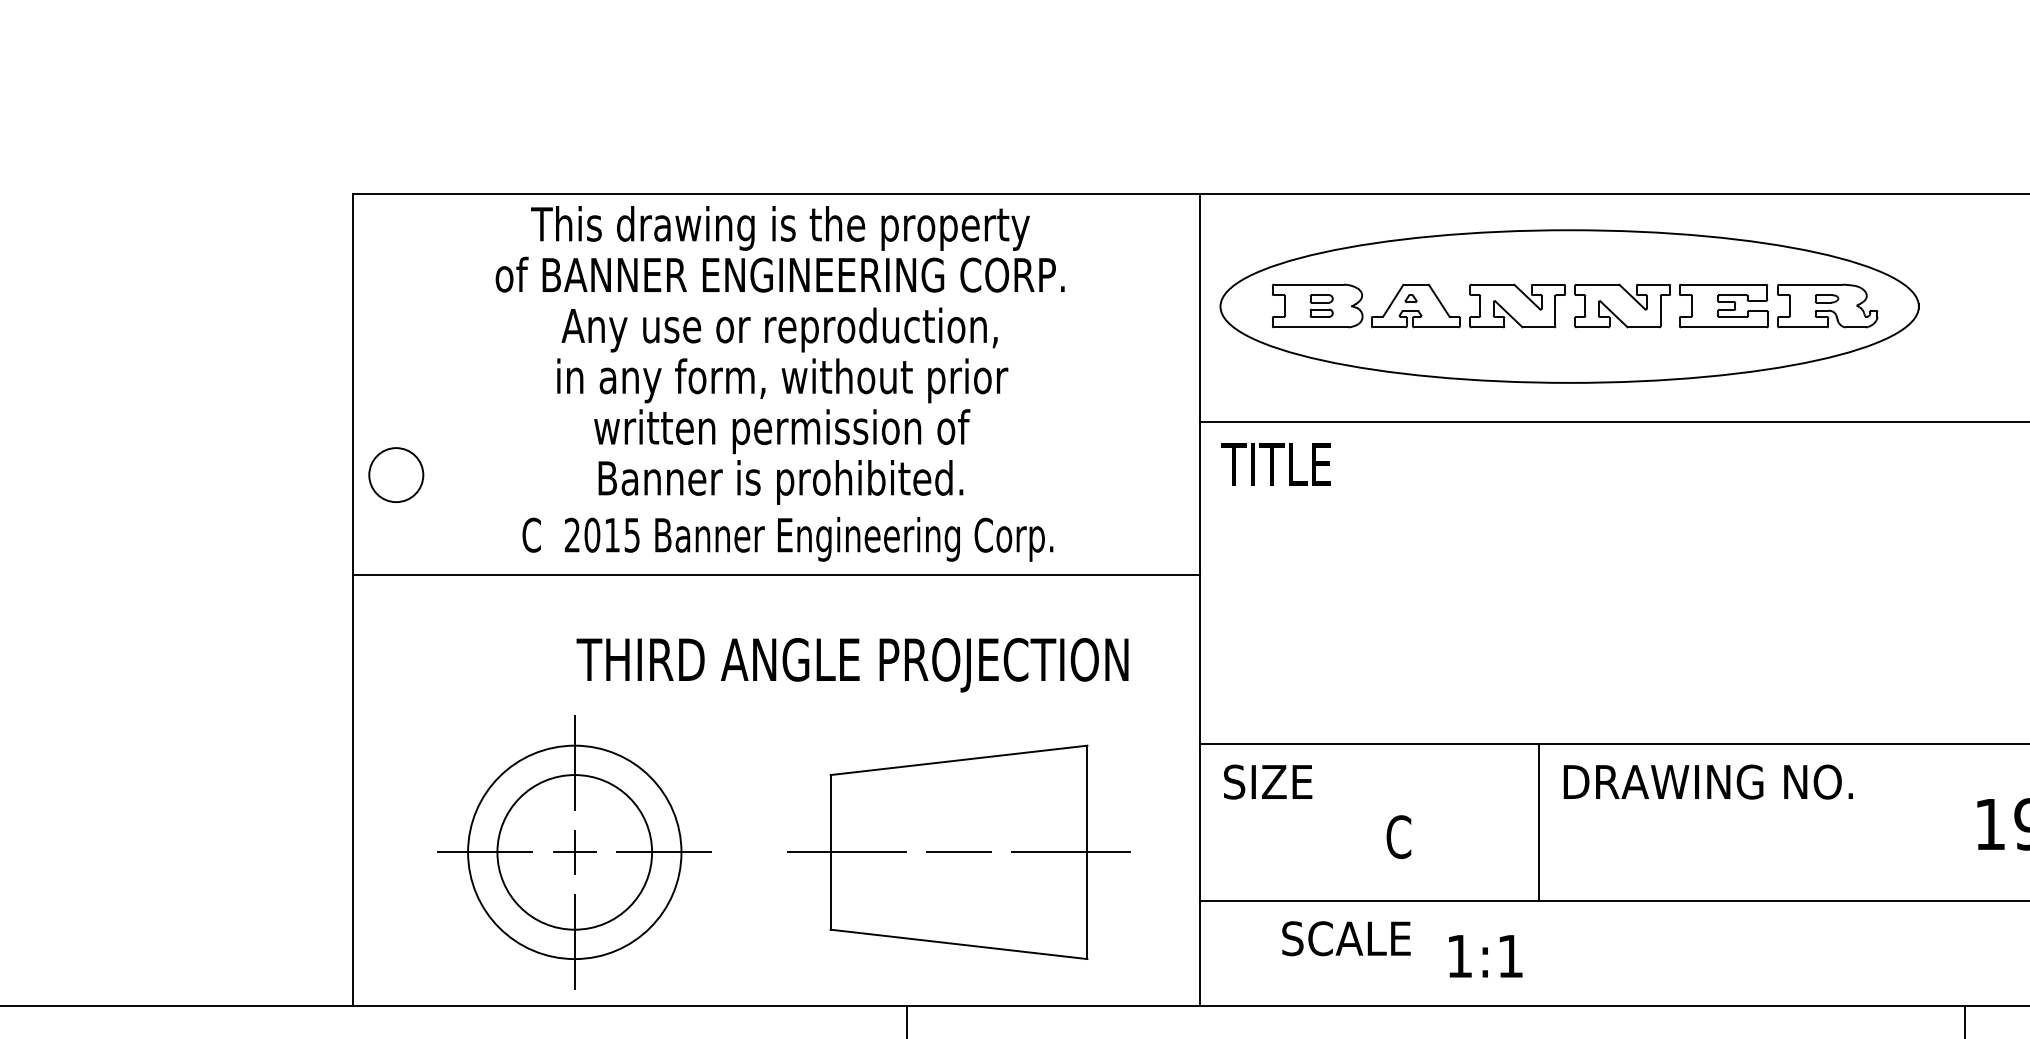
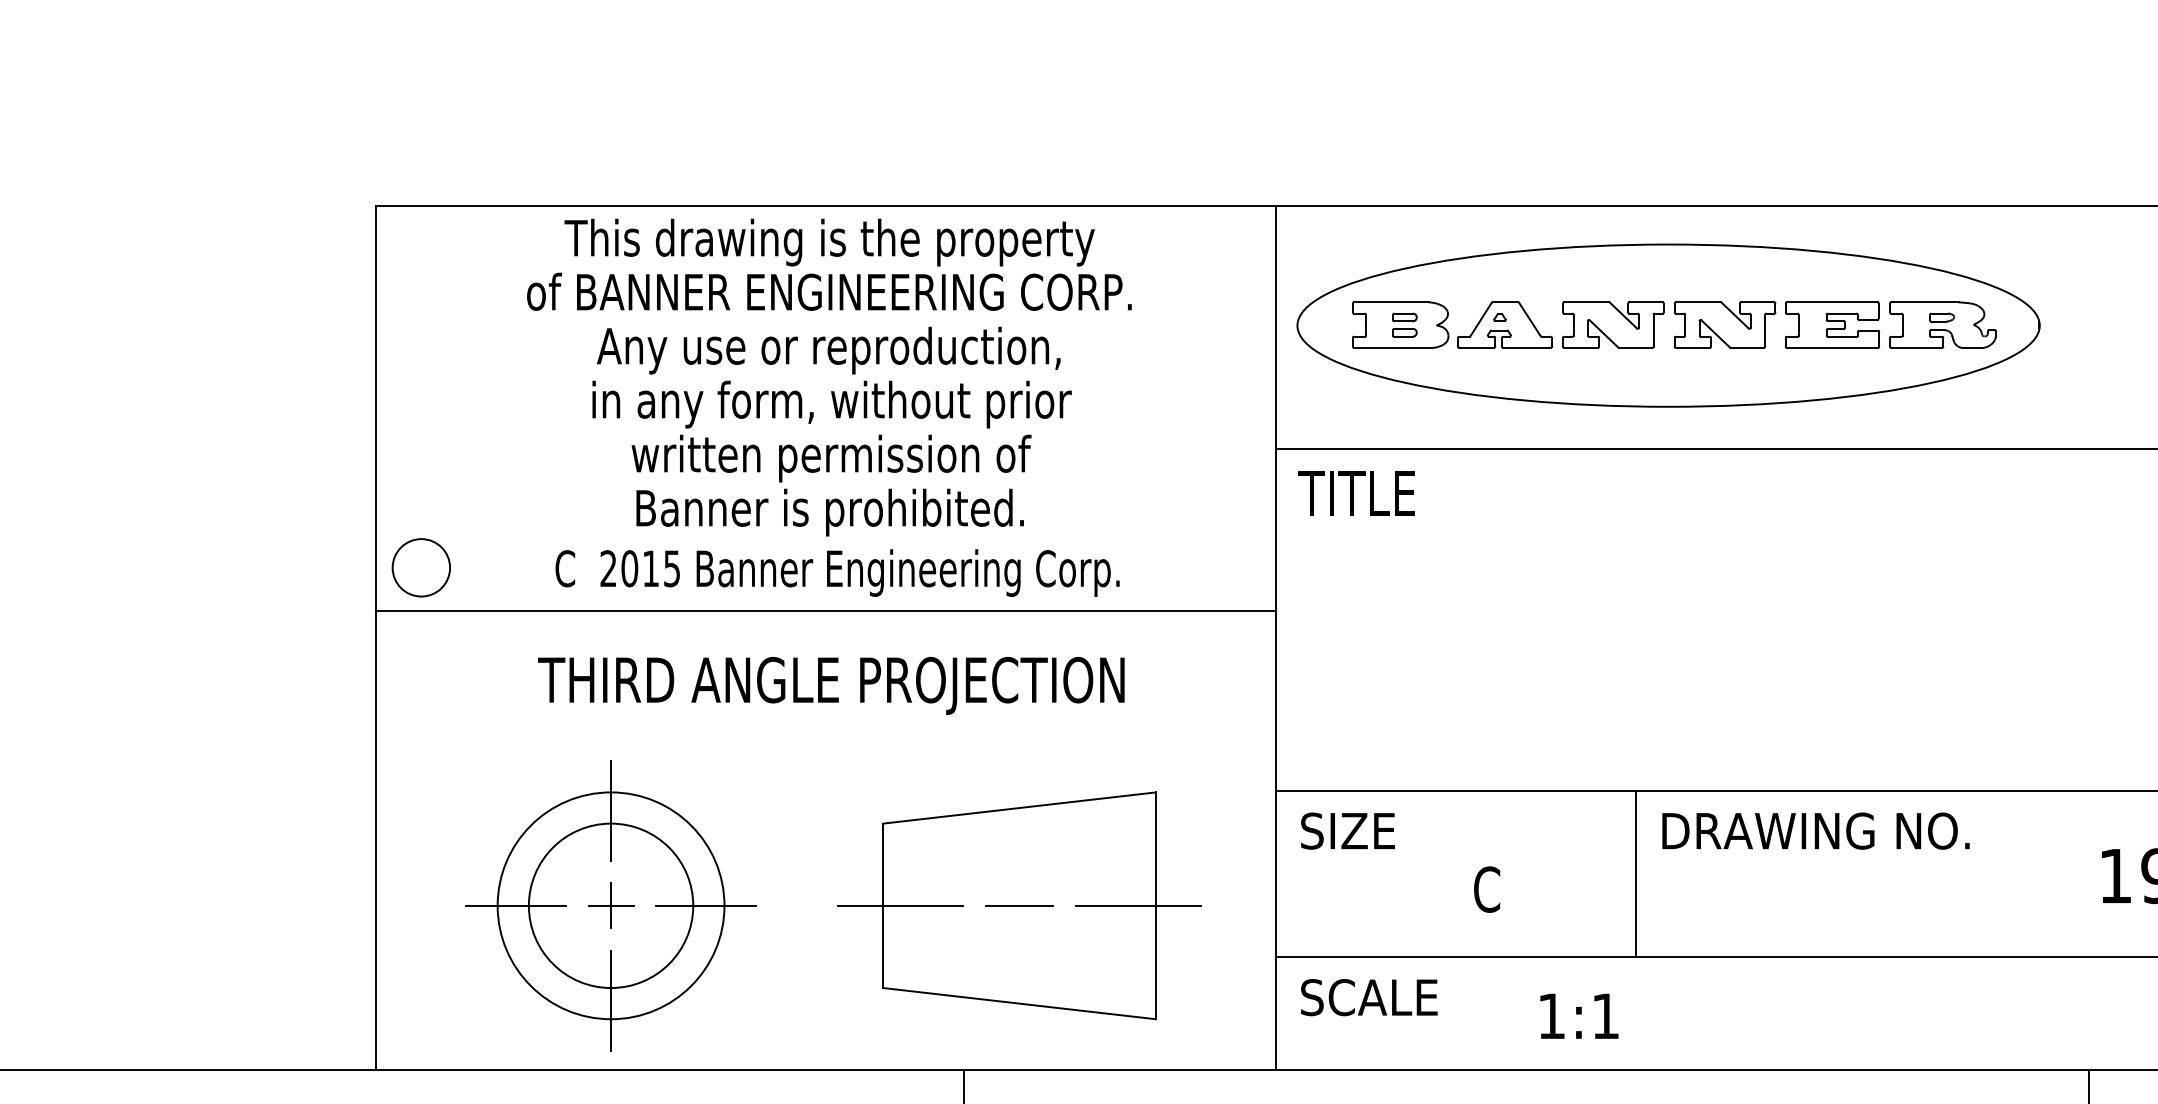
circle: (395, 474) -> (420, 567), moved
text: (852, 664) -> (831, 685), moved
text: (1346, 938) -> (1369, 997), moved

